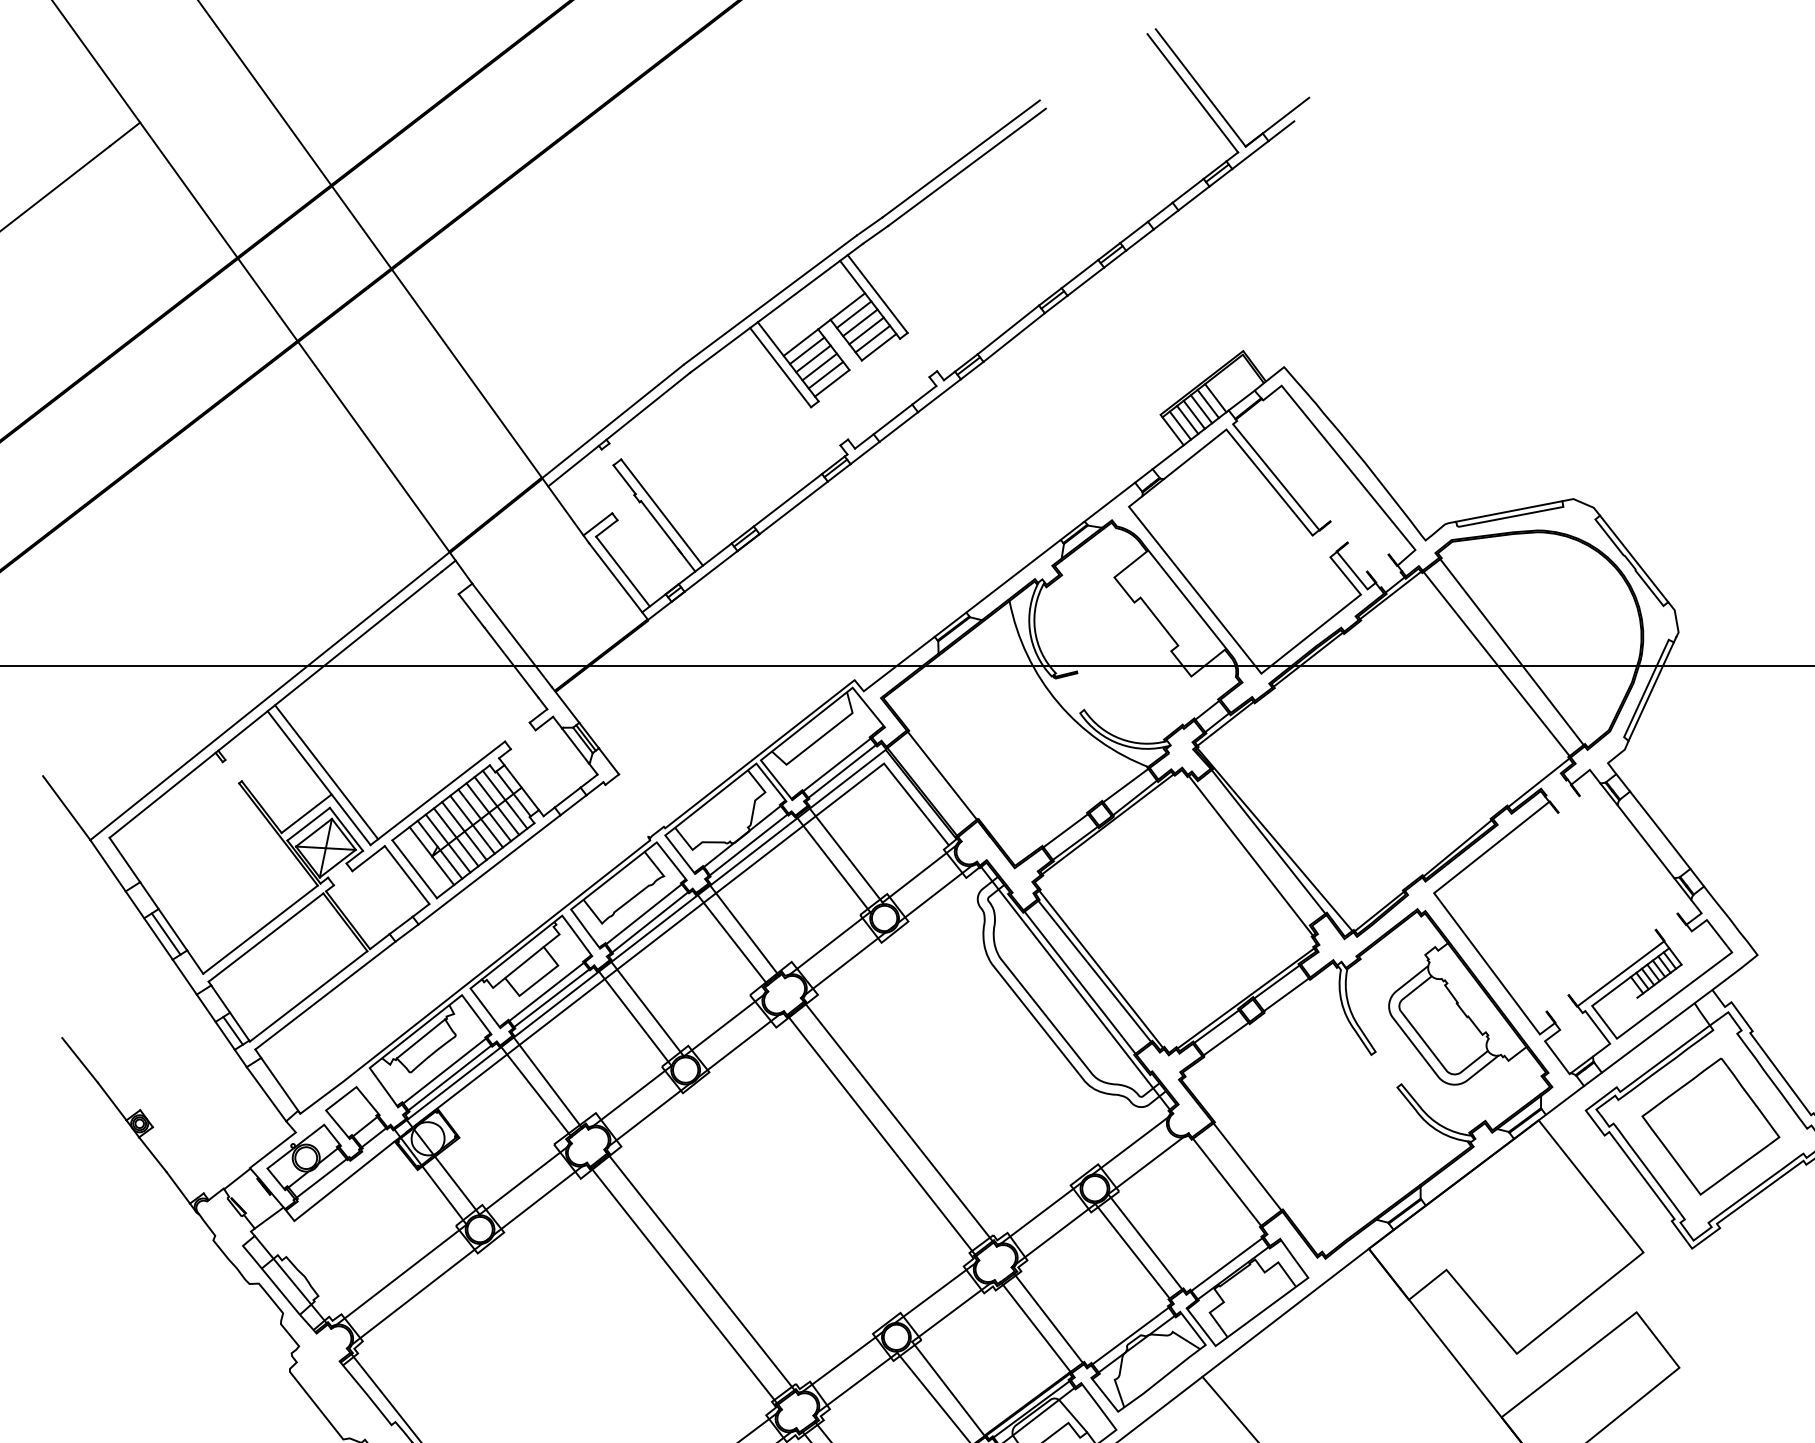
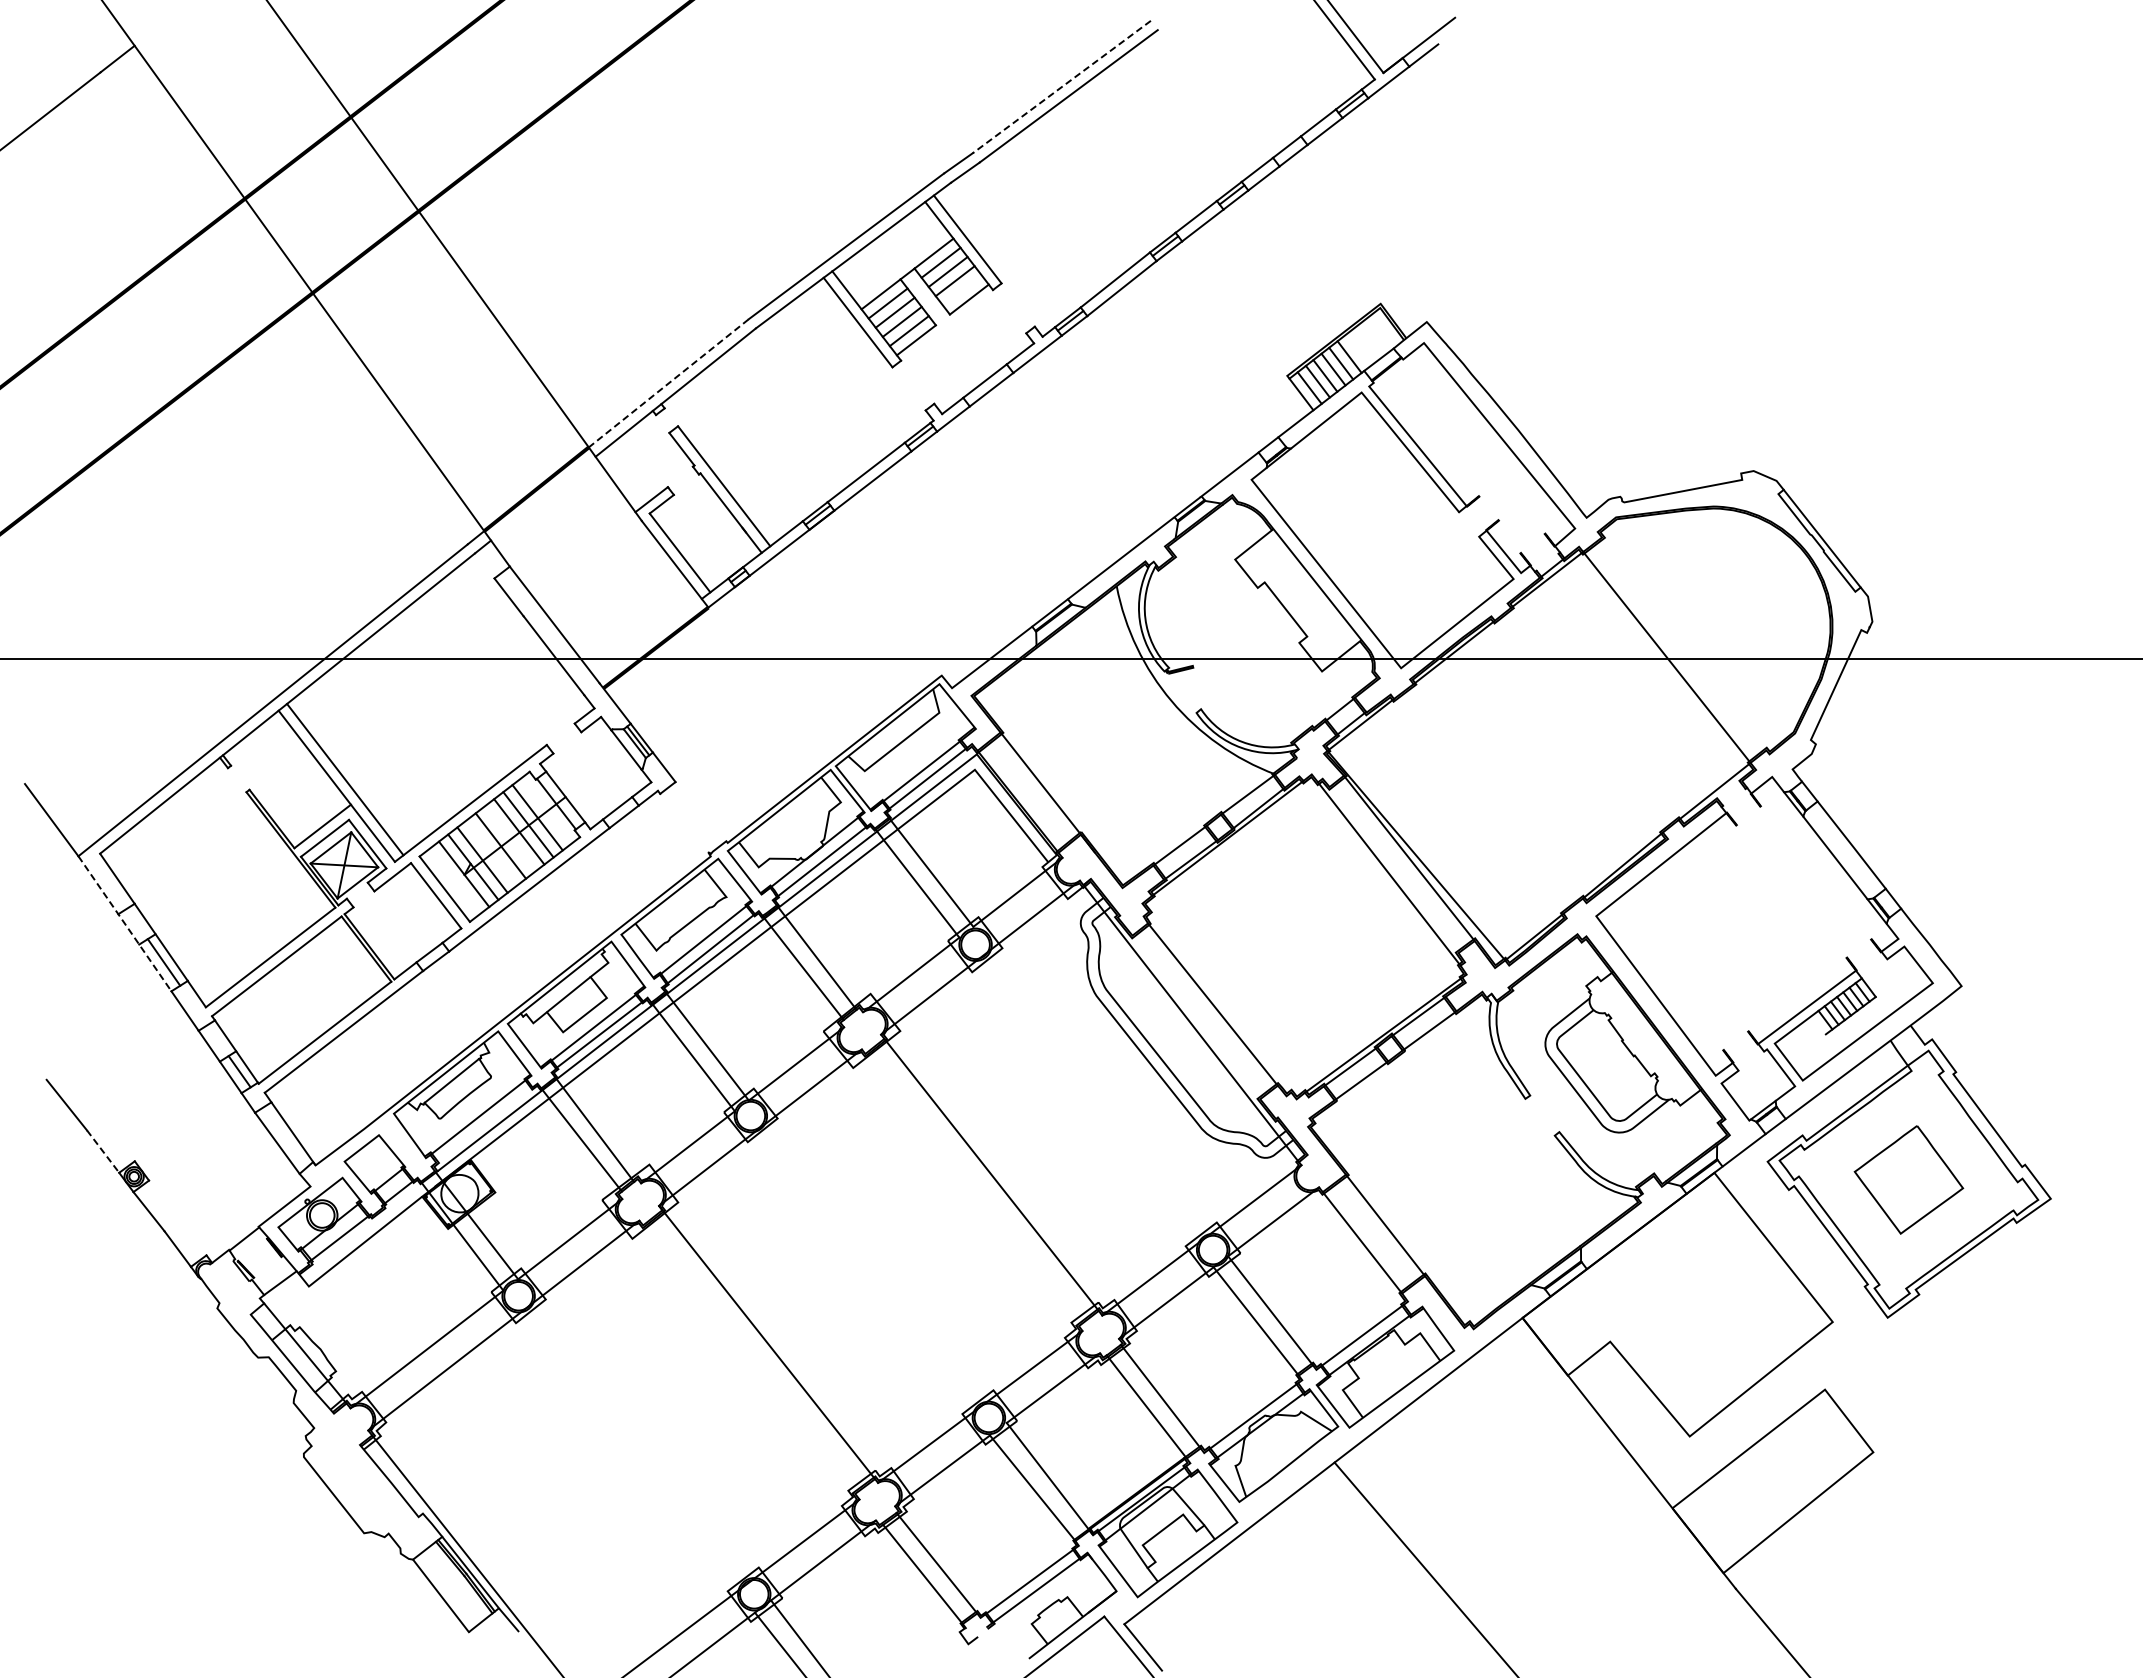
line: (960, 159) -> (1061, 87), solid -> dashed
line: (872, 339) -> (961, 290), removed
line: (612, 421) -> (668, 383), solid -> dashed
line: (1508, 510) -> (1680, 484), removed
line: (1512, 651) -> (1684, 643), removed
line: (1651, 691) -> (1841, 688), removed
line: (504, 799) -> (546, 810), removed
line: (472, 824) -> (509, 838), removed
line: (456, 836) -> (491, 852), removed
line: (132, 900) -> (125, 924), solid -> dashed
line: (1101, 969) -> (1220, 1002), removed
line: (1080, 982) -> (1196, 1017), removed
line: (449, 1077) -> (484, 1124), removed
line: (112, 1101) -> (103, 1151), solid -> dashed
part: (1710, 1126) -> (1908, 1179), size x0.7
line: (881, 1135) -> (972, 1189), removed
line: (684, 1285) -> (749, 1359), removed

